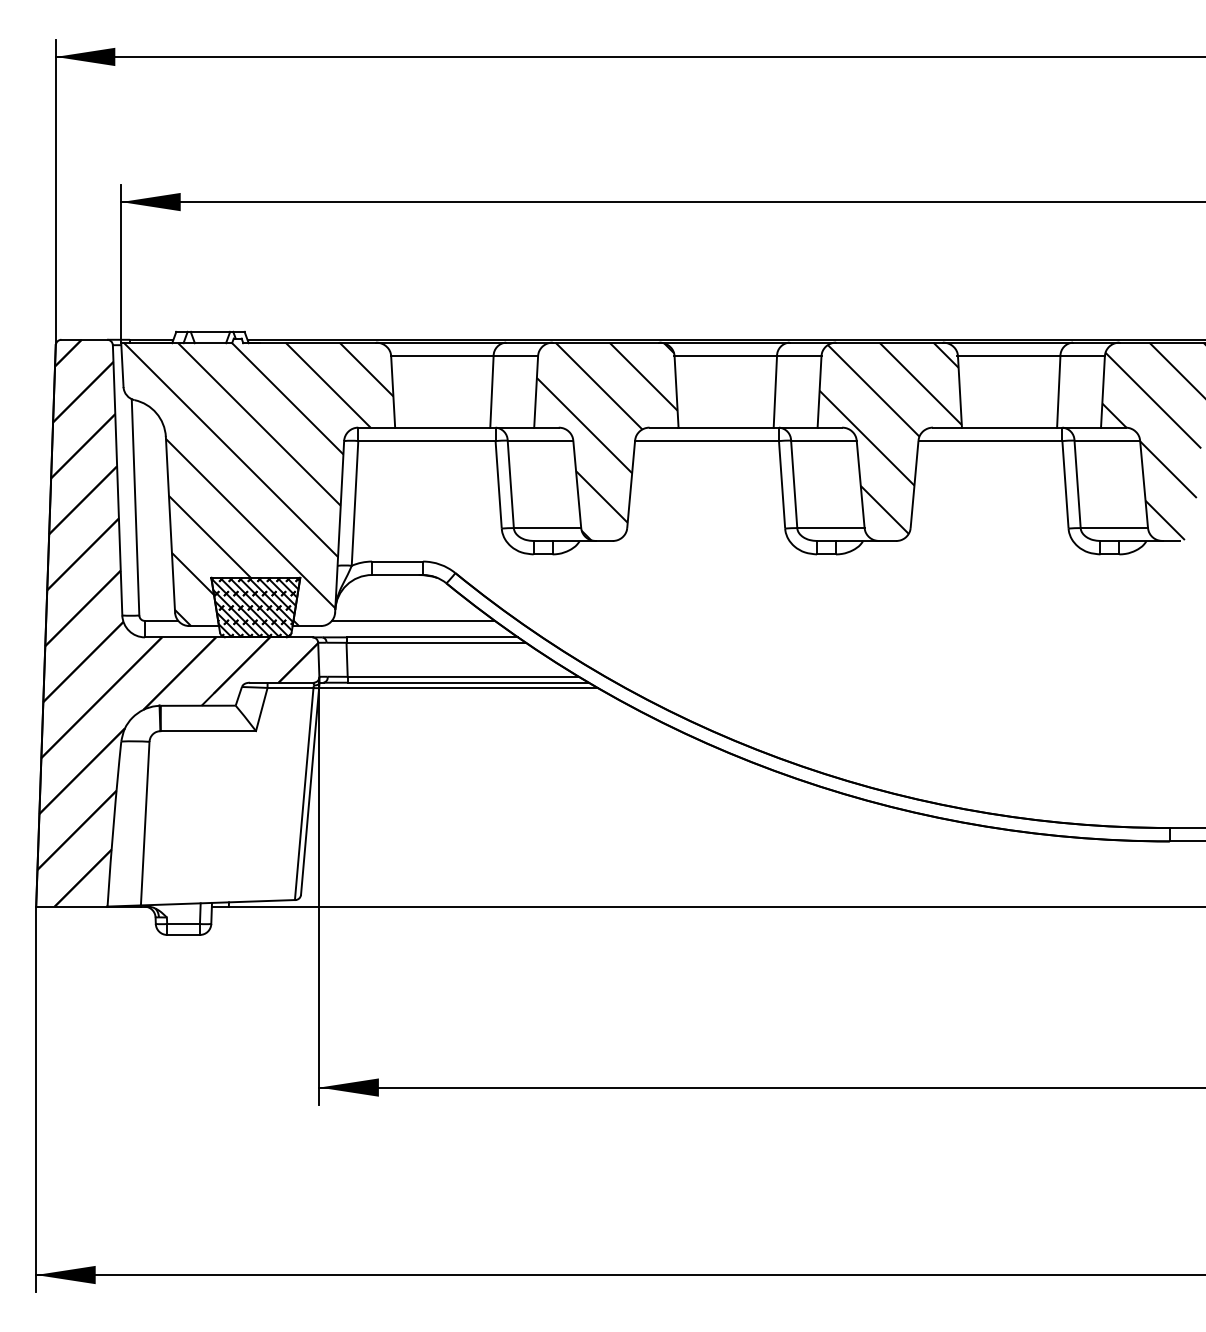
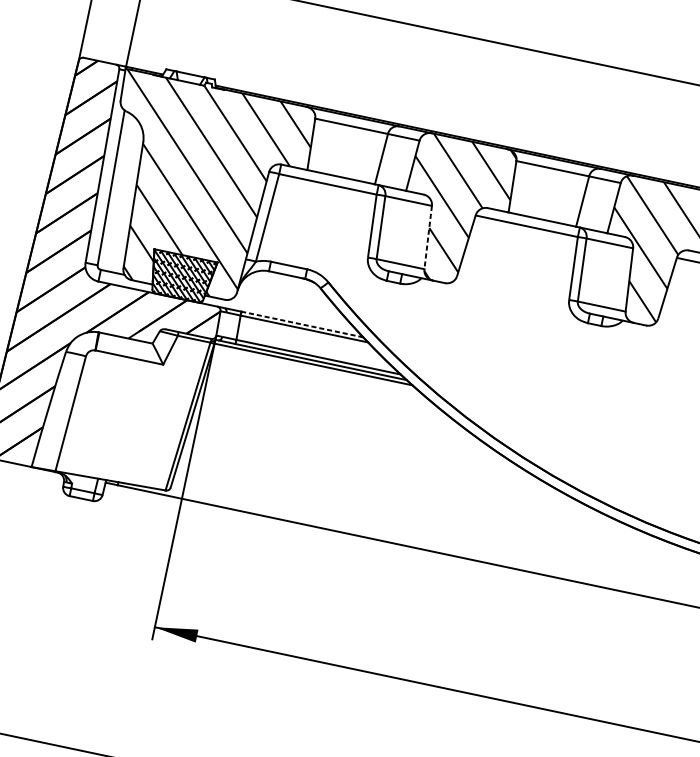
line: (577, 485) -> (428, 238), solid -> dashed
line: (413, 620) -> (291, 309), removed
line: (432, 637) -> (302, 324), solid -> dashed

